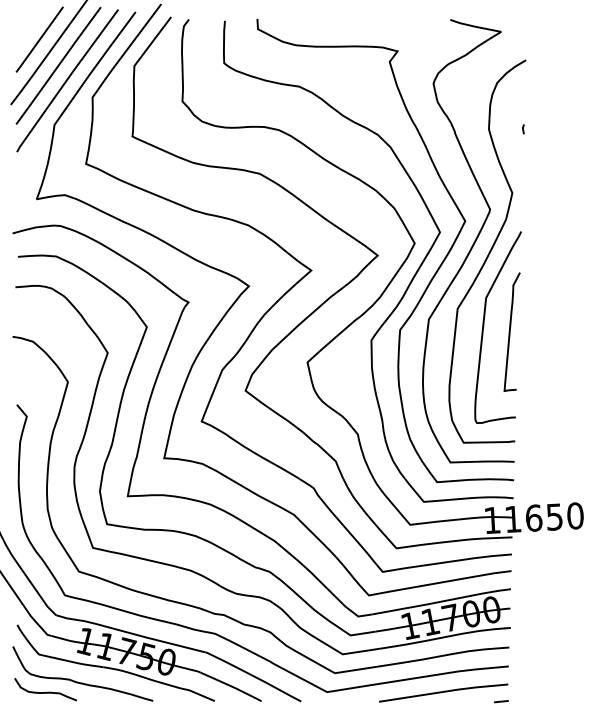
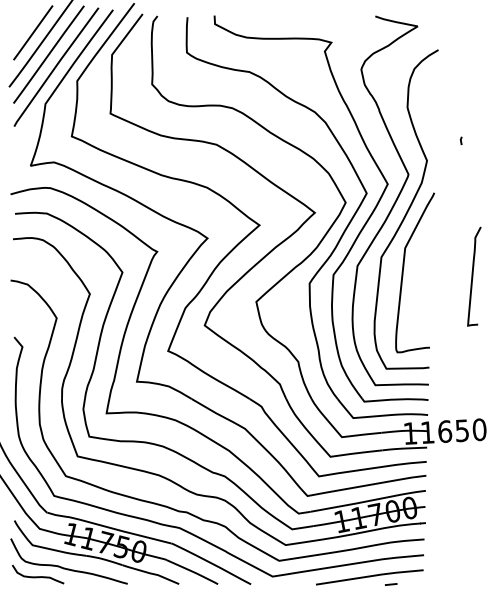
line: (523, 129) -> (461, 141), moved
curve: (510, 331) -> (472, 276), moved
line: (501, 701) -> (391, 584), moved

